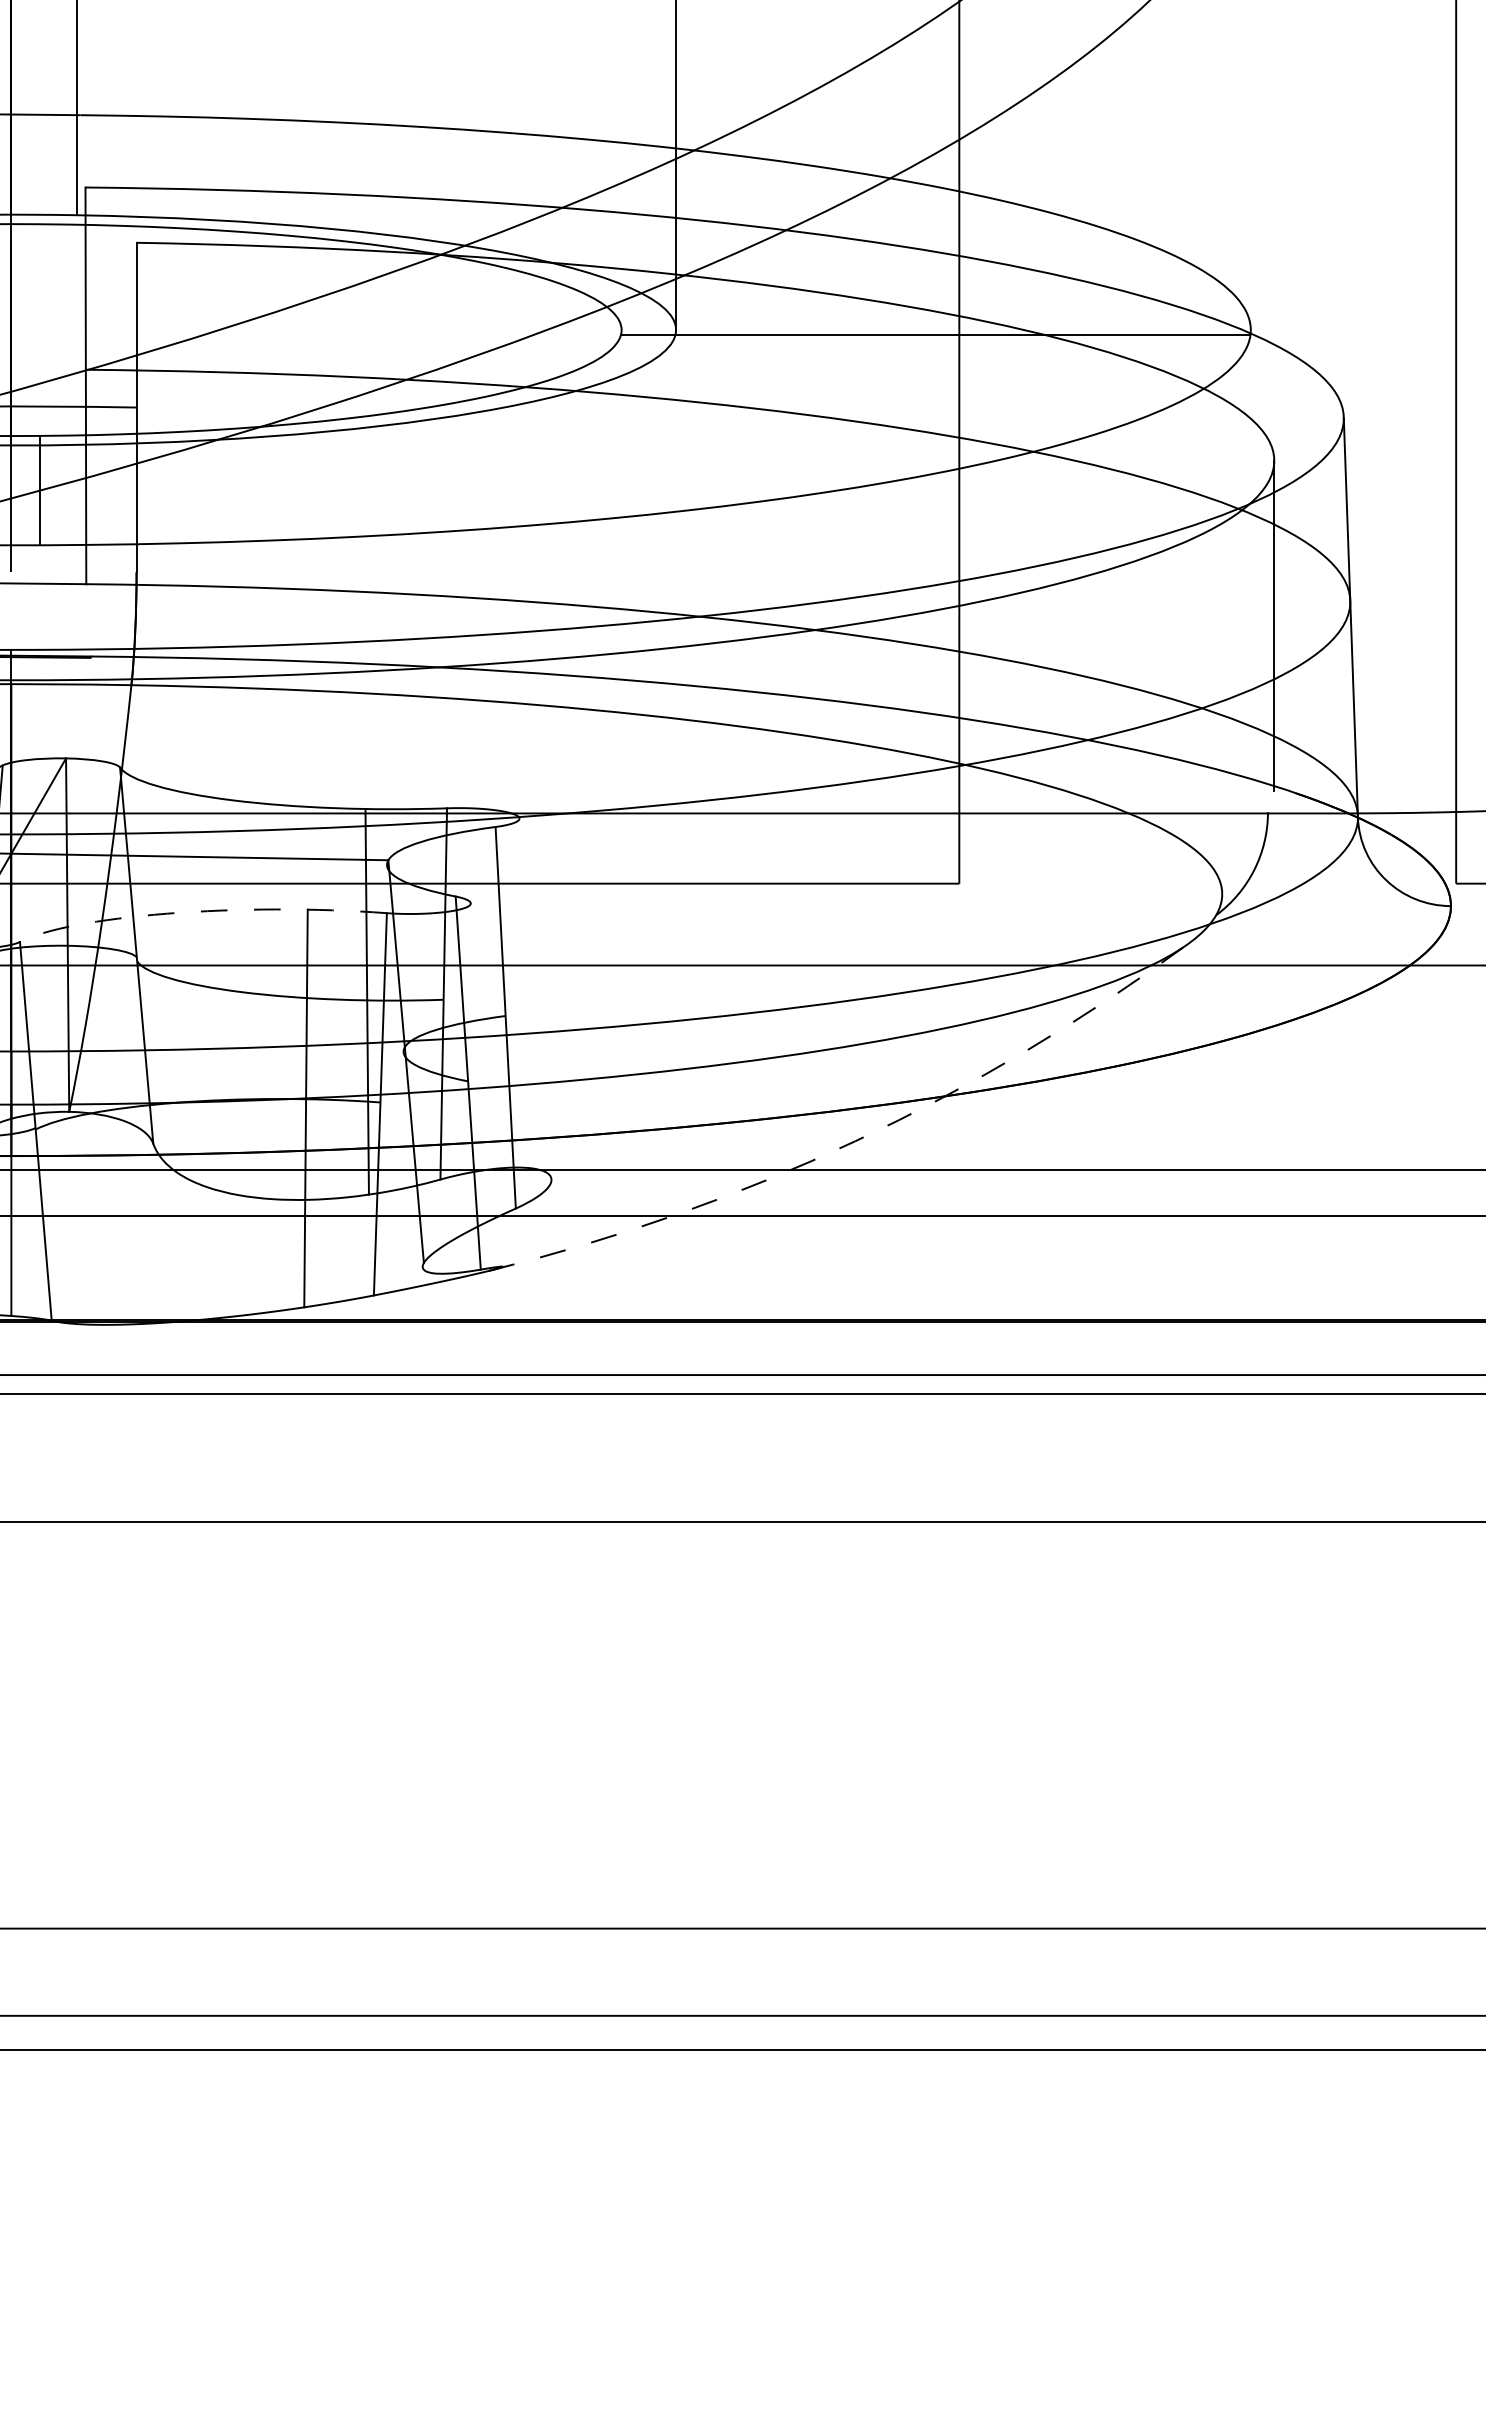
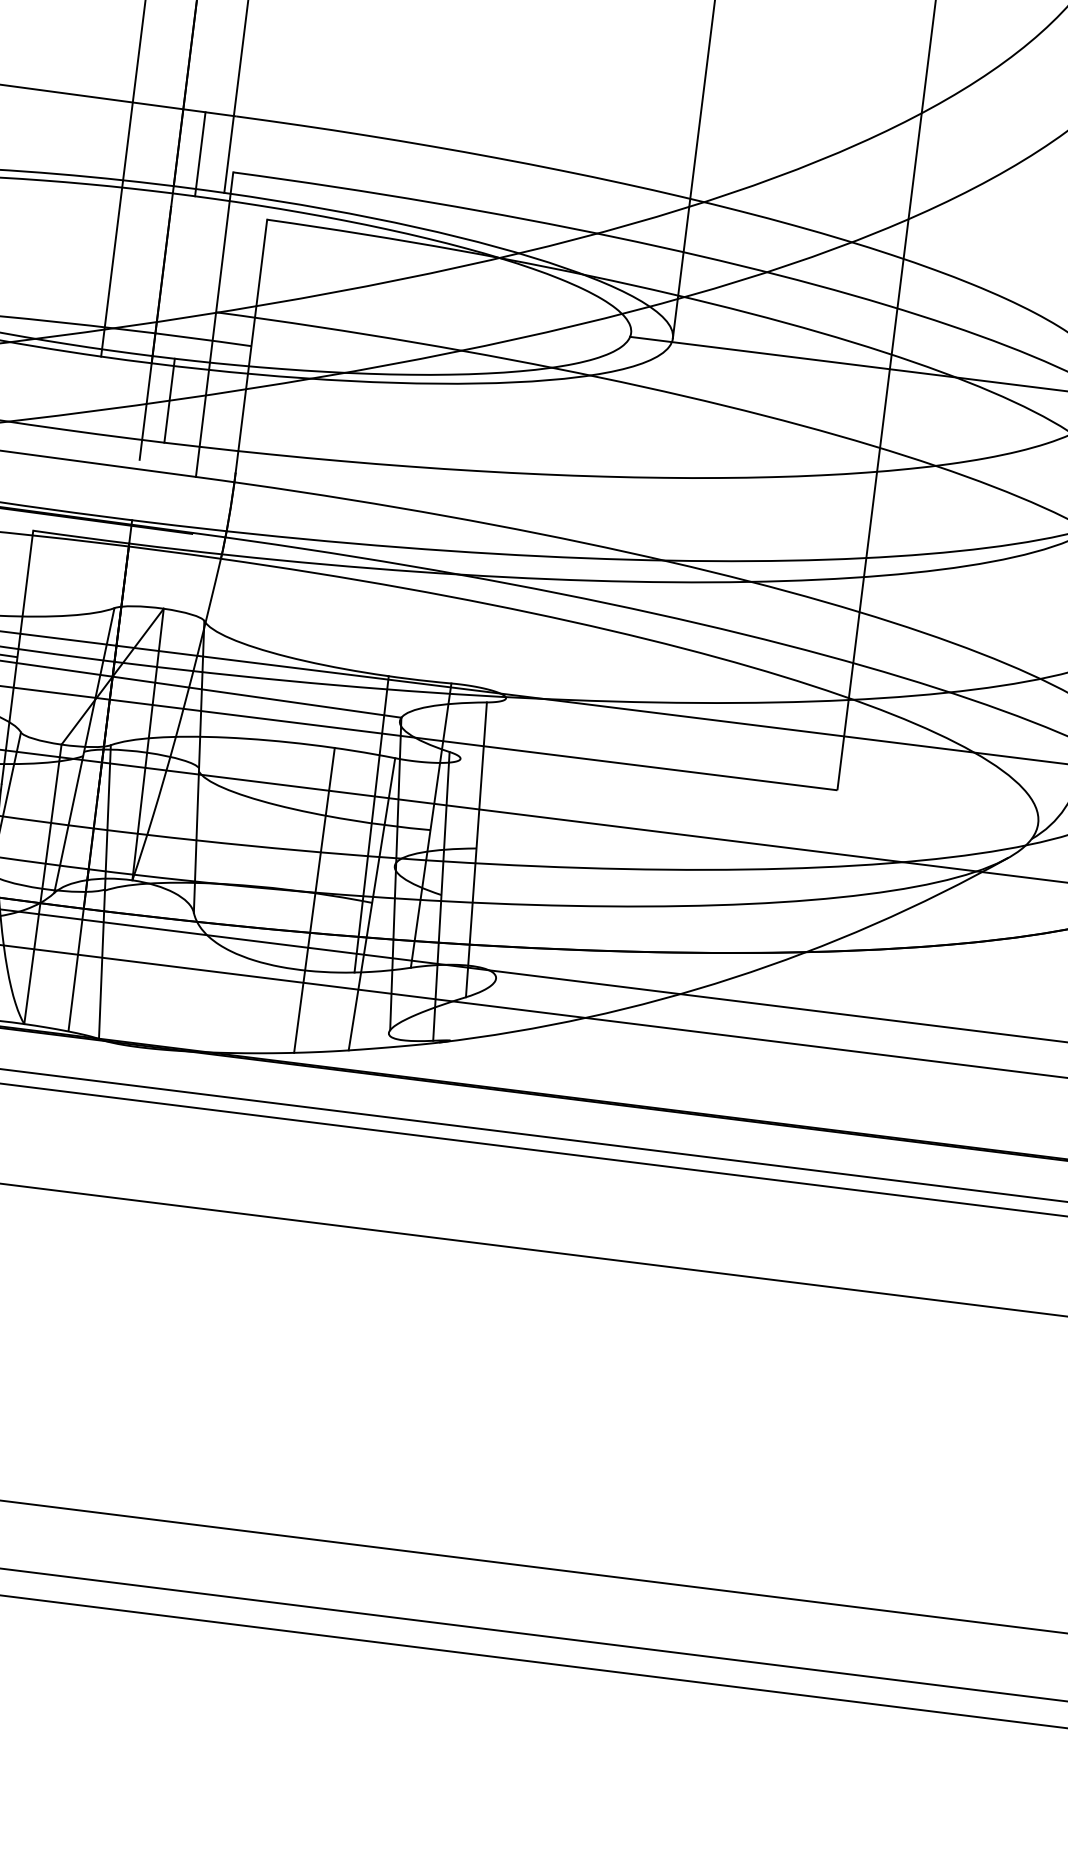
line: (40, 169) -> (200, 154), added
arc: (194, 911) -> (247, 738), dashed -> solid
arc: (855, 1141) -> (733, 978), dashed -> solid

